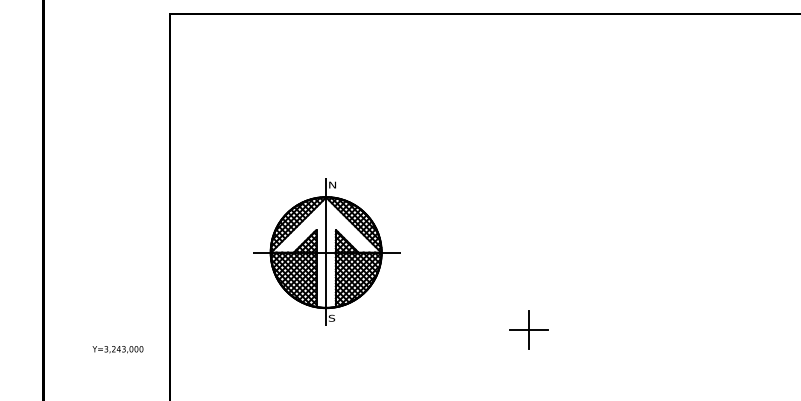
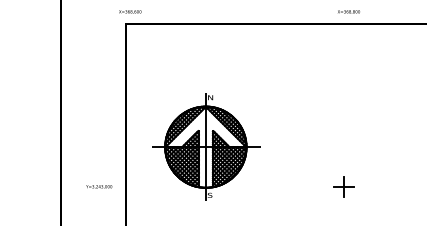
part: (327, 251) -> (206, 146), size x1.43
part: (527, 329) -> (343, 186), moved
text: (118, 348) -> (99, 186), moved

